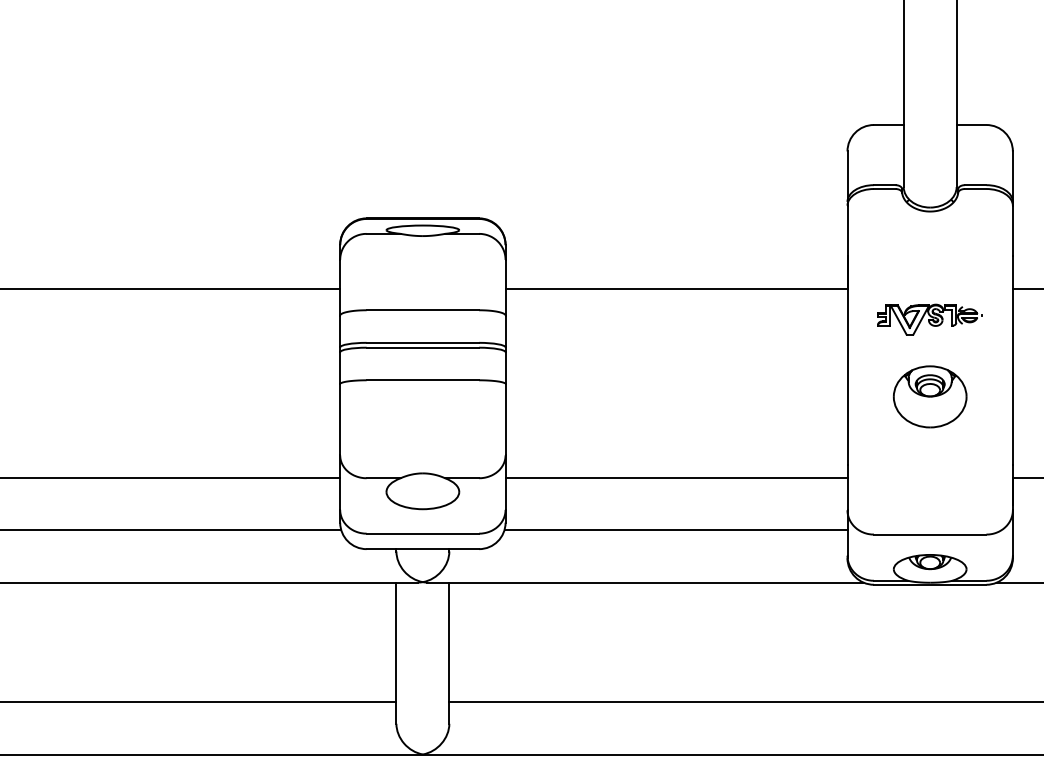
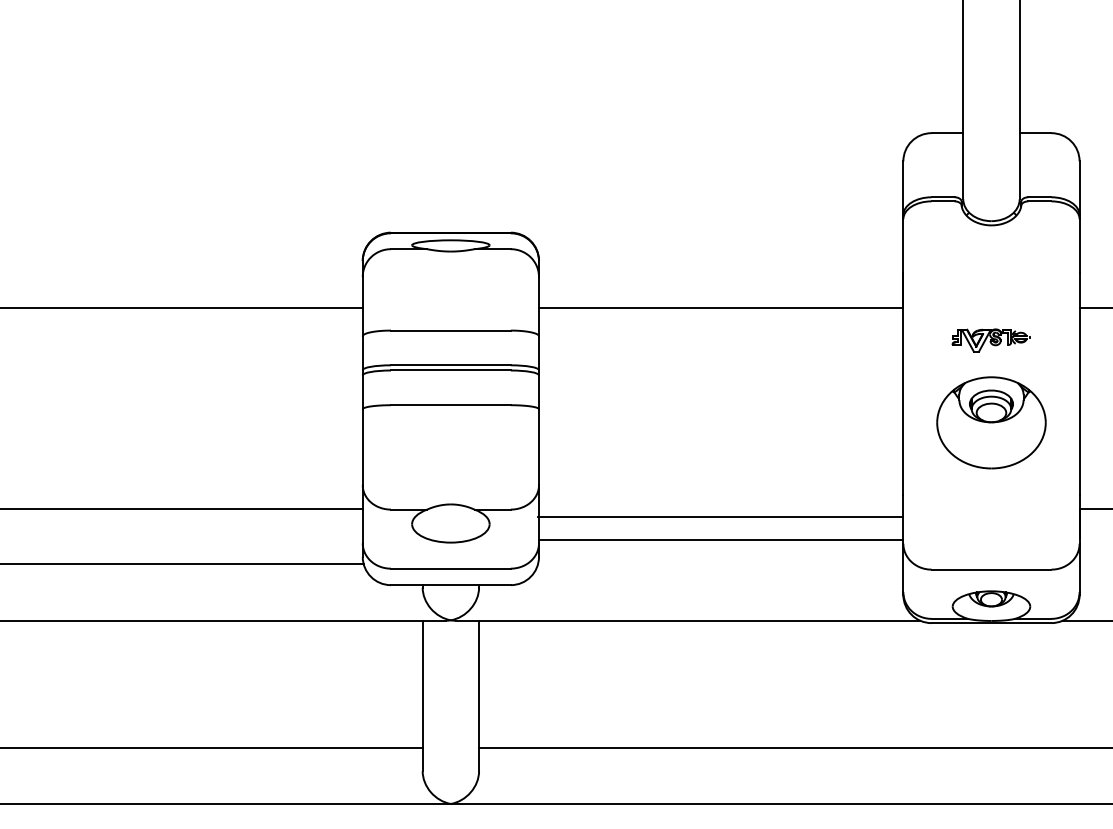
part: (930, 319) -> (991, 340), size x0.7
part: (930, 396) -> (991, 422), size x1.4
line: (676, 478) -> (721, 540), moved
line: (675, 529) -> (720, 517), moved

